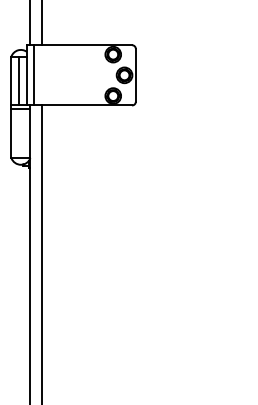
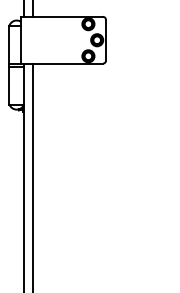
line: (34, 75) -> (27, 40), removed
line: (19, 80) -> (15, 44), removed

